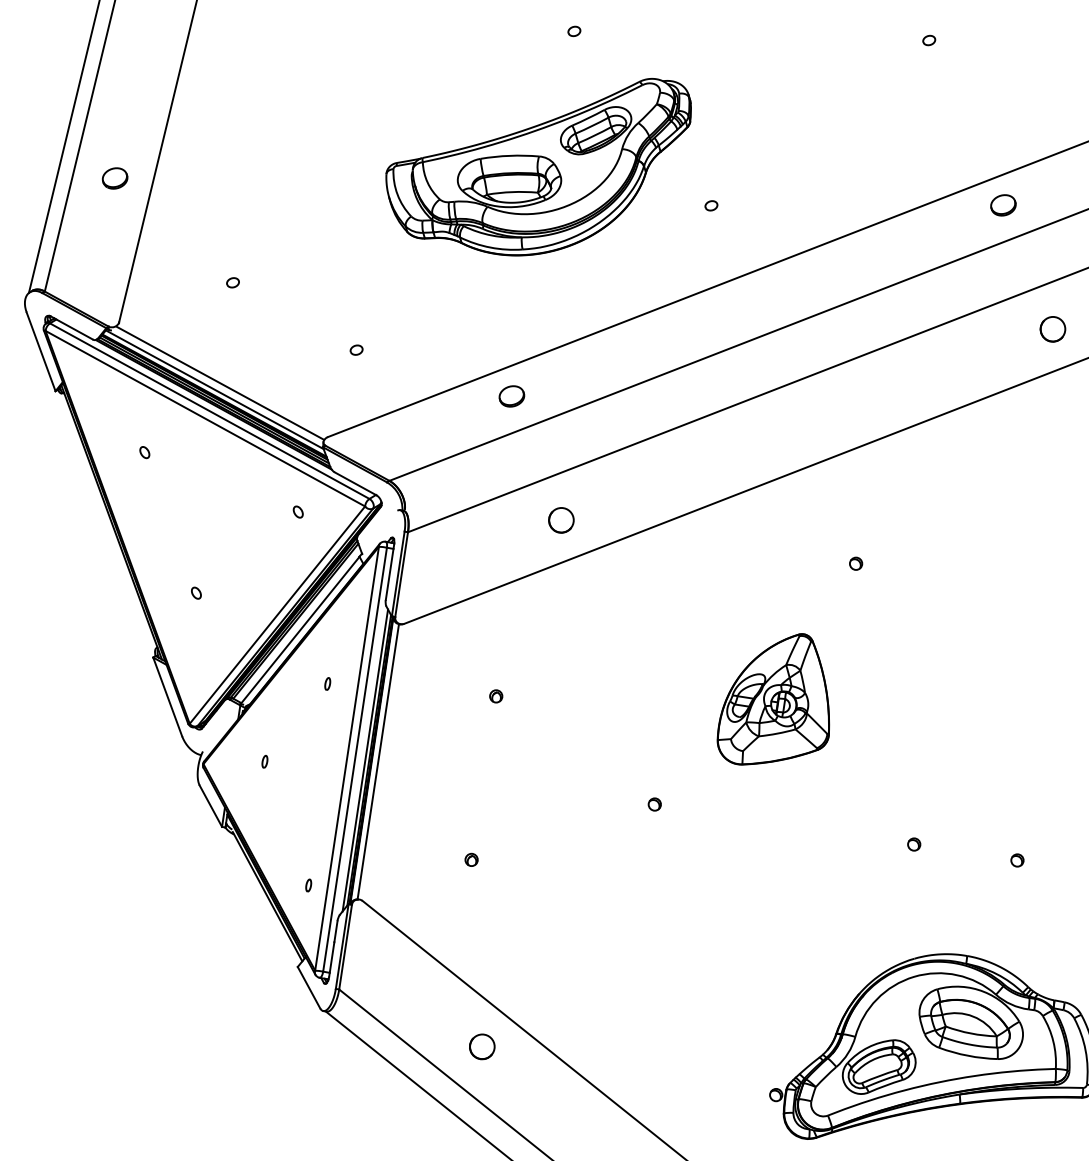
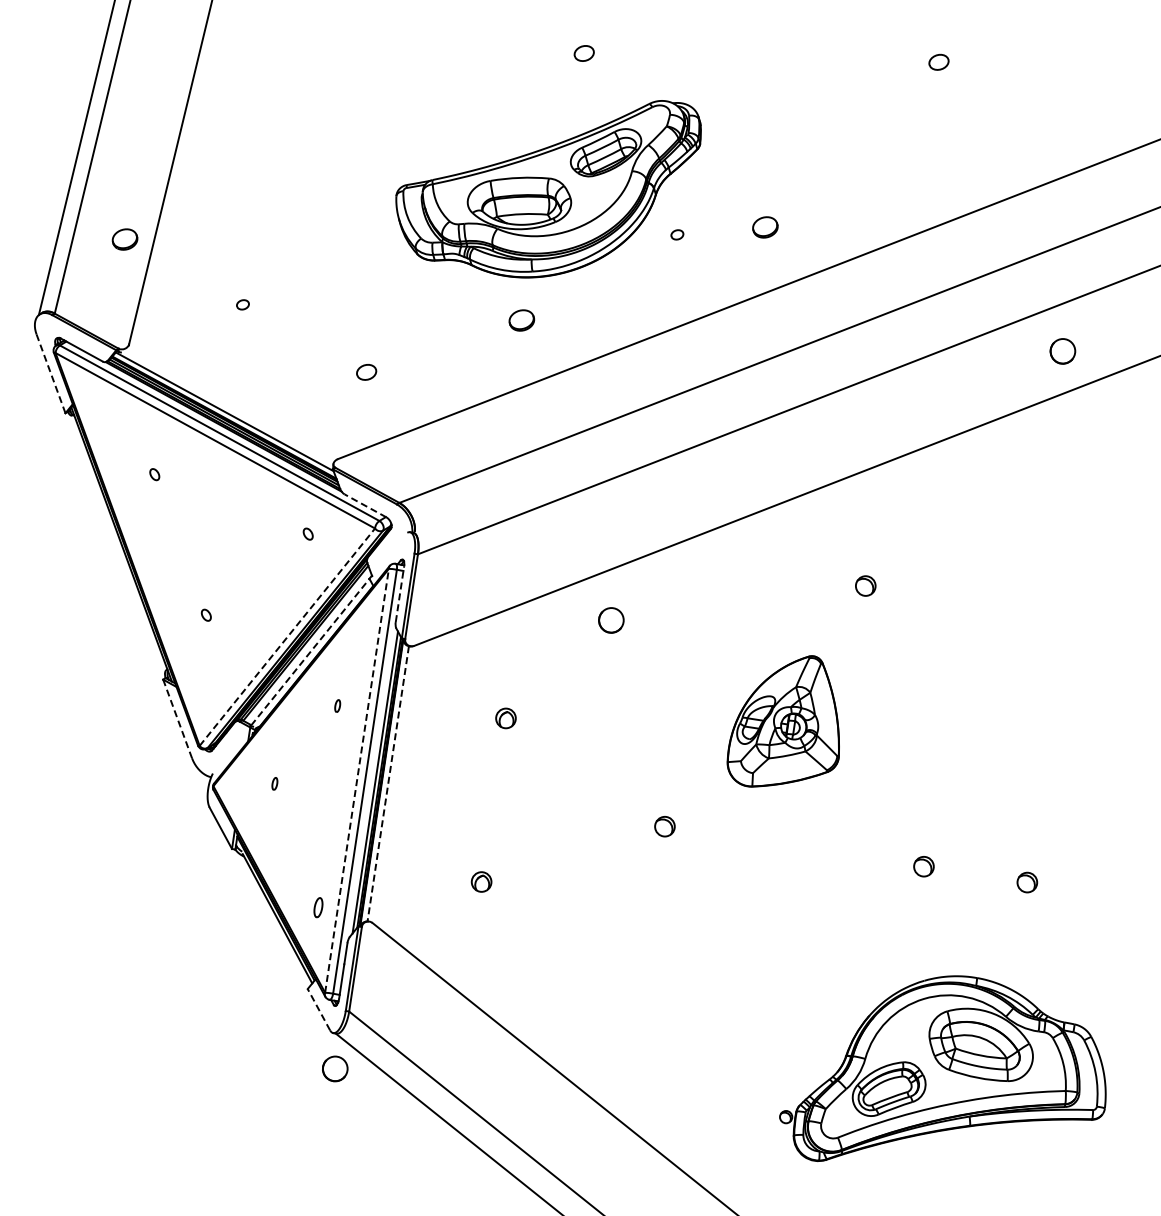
part: (574, 31) -> (584, 53), size x1.6
part: (929, 40) -> (939, 62), size x1.6
part: (114, 178) -> (124, 239), moved
part: (711, 205) -> (677, 234), moved
part: (1003, 205) -> (765, 227), moved
part: (356, 349) -> (366, 371), size x1.6
line: (41, 351) -> (51, 373), solid -> dashed
line: (220, 382) -> (230, 404), removed
part: (511, 396) -> (521, 320), moved
line: (355, 483) -> (365, 505), solid -> dashed
circle: (561, 520) -> (611, 620), moved
part: (856, 563) -> (866, 585), size x1.6
line: (390, 571) -> (400, 593), solid -> dashed
line: (277, 615) -> (287, 637), solid -> dashed
line: (300, 629) -> (310, 651), solid -> dashed
line: (167, 696) -> (177, 718), solid -> dashed
part: (496, 696) -> (506, 718), size x1.6
line: (347, 758) -> (357, 780), solid -> dashed
line: (378, 762) -> (388, 784), solid -> dashed
part: (654, 804) -> (664, 826), size x1.6
part: (914, 844) -> (924, 866), size x1.6
part: (471, 859) -> (481, 881), size x1.6
part: (1017, 860) -> (1027, 882), size x1.6
part: (308, 885) -> (318, 907), size x1.6
line: (308, 987) -> (318, 1009), solid -> dashed
part: (482, 1046) -> (335, 1068), moved

